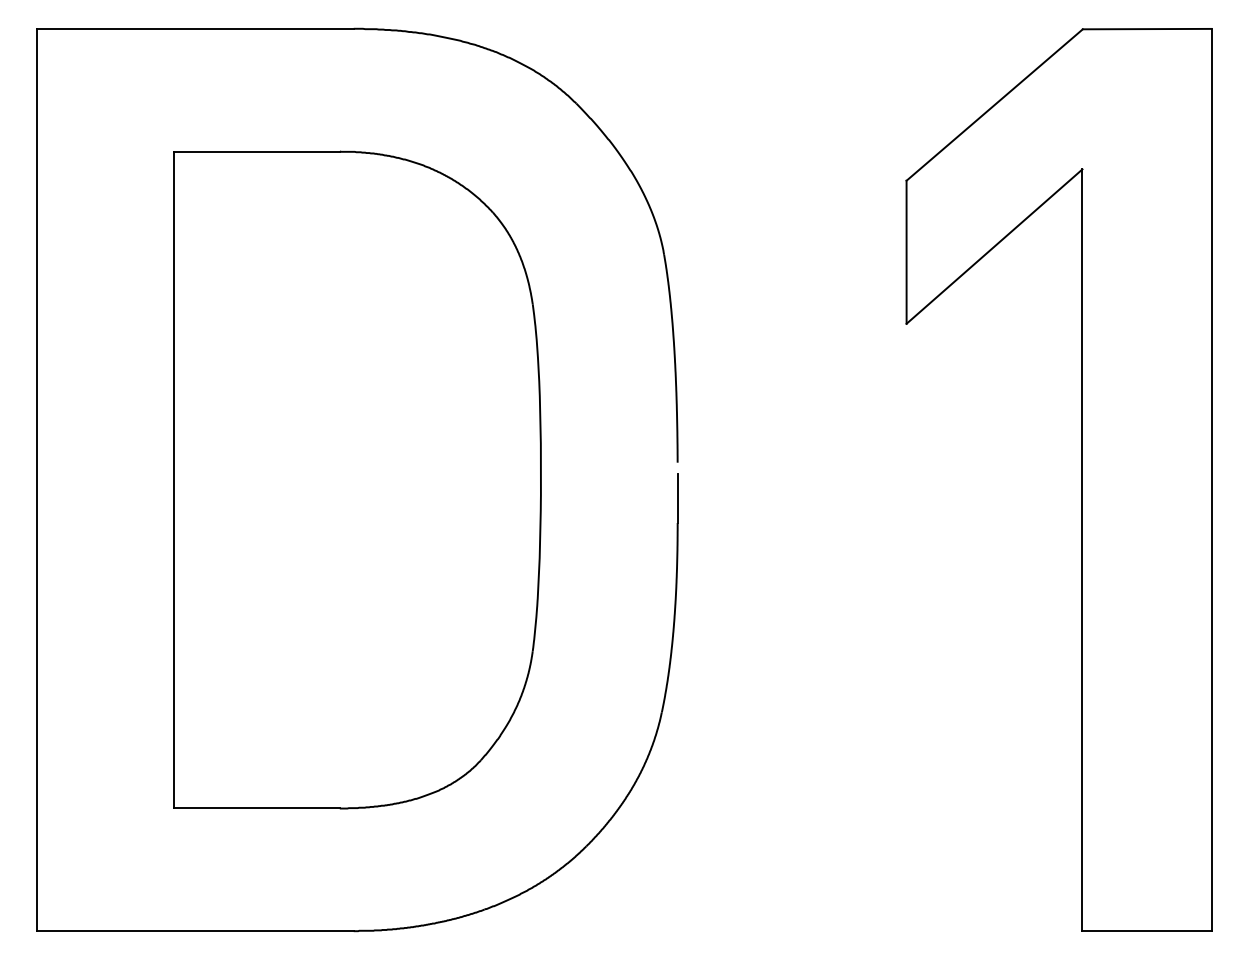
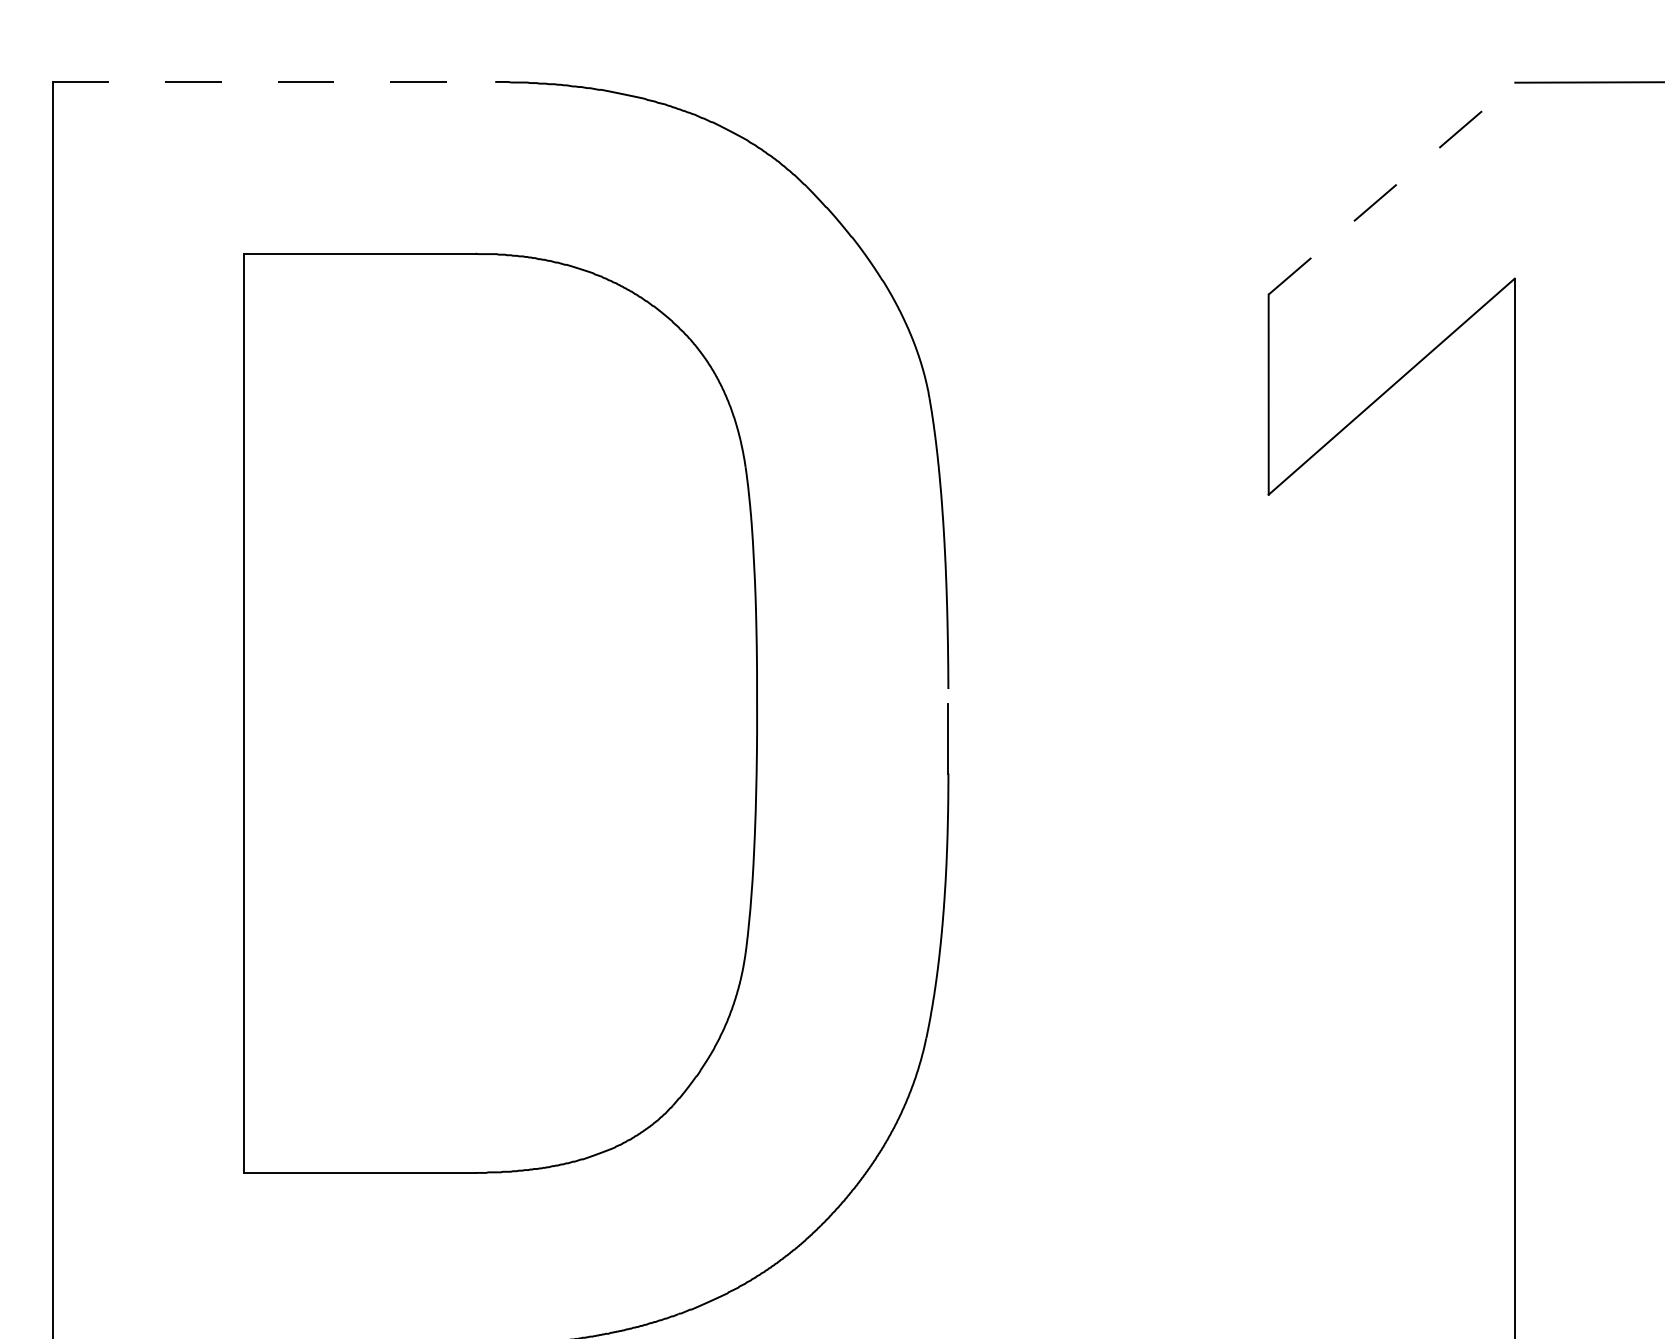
line: (196, 28) -> (275, 81), solid -> dashed
line: (995, 104) -> (1393, 187), solid -> dashed

